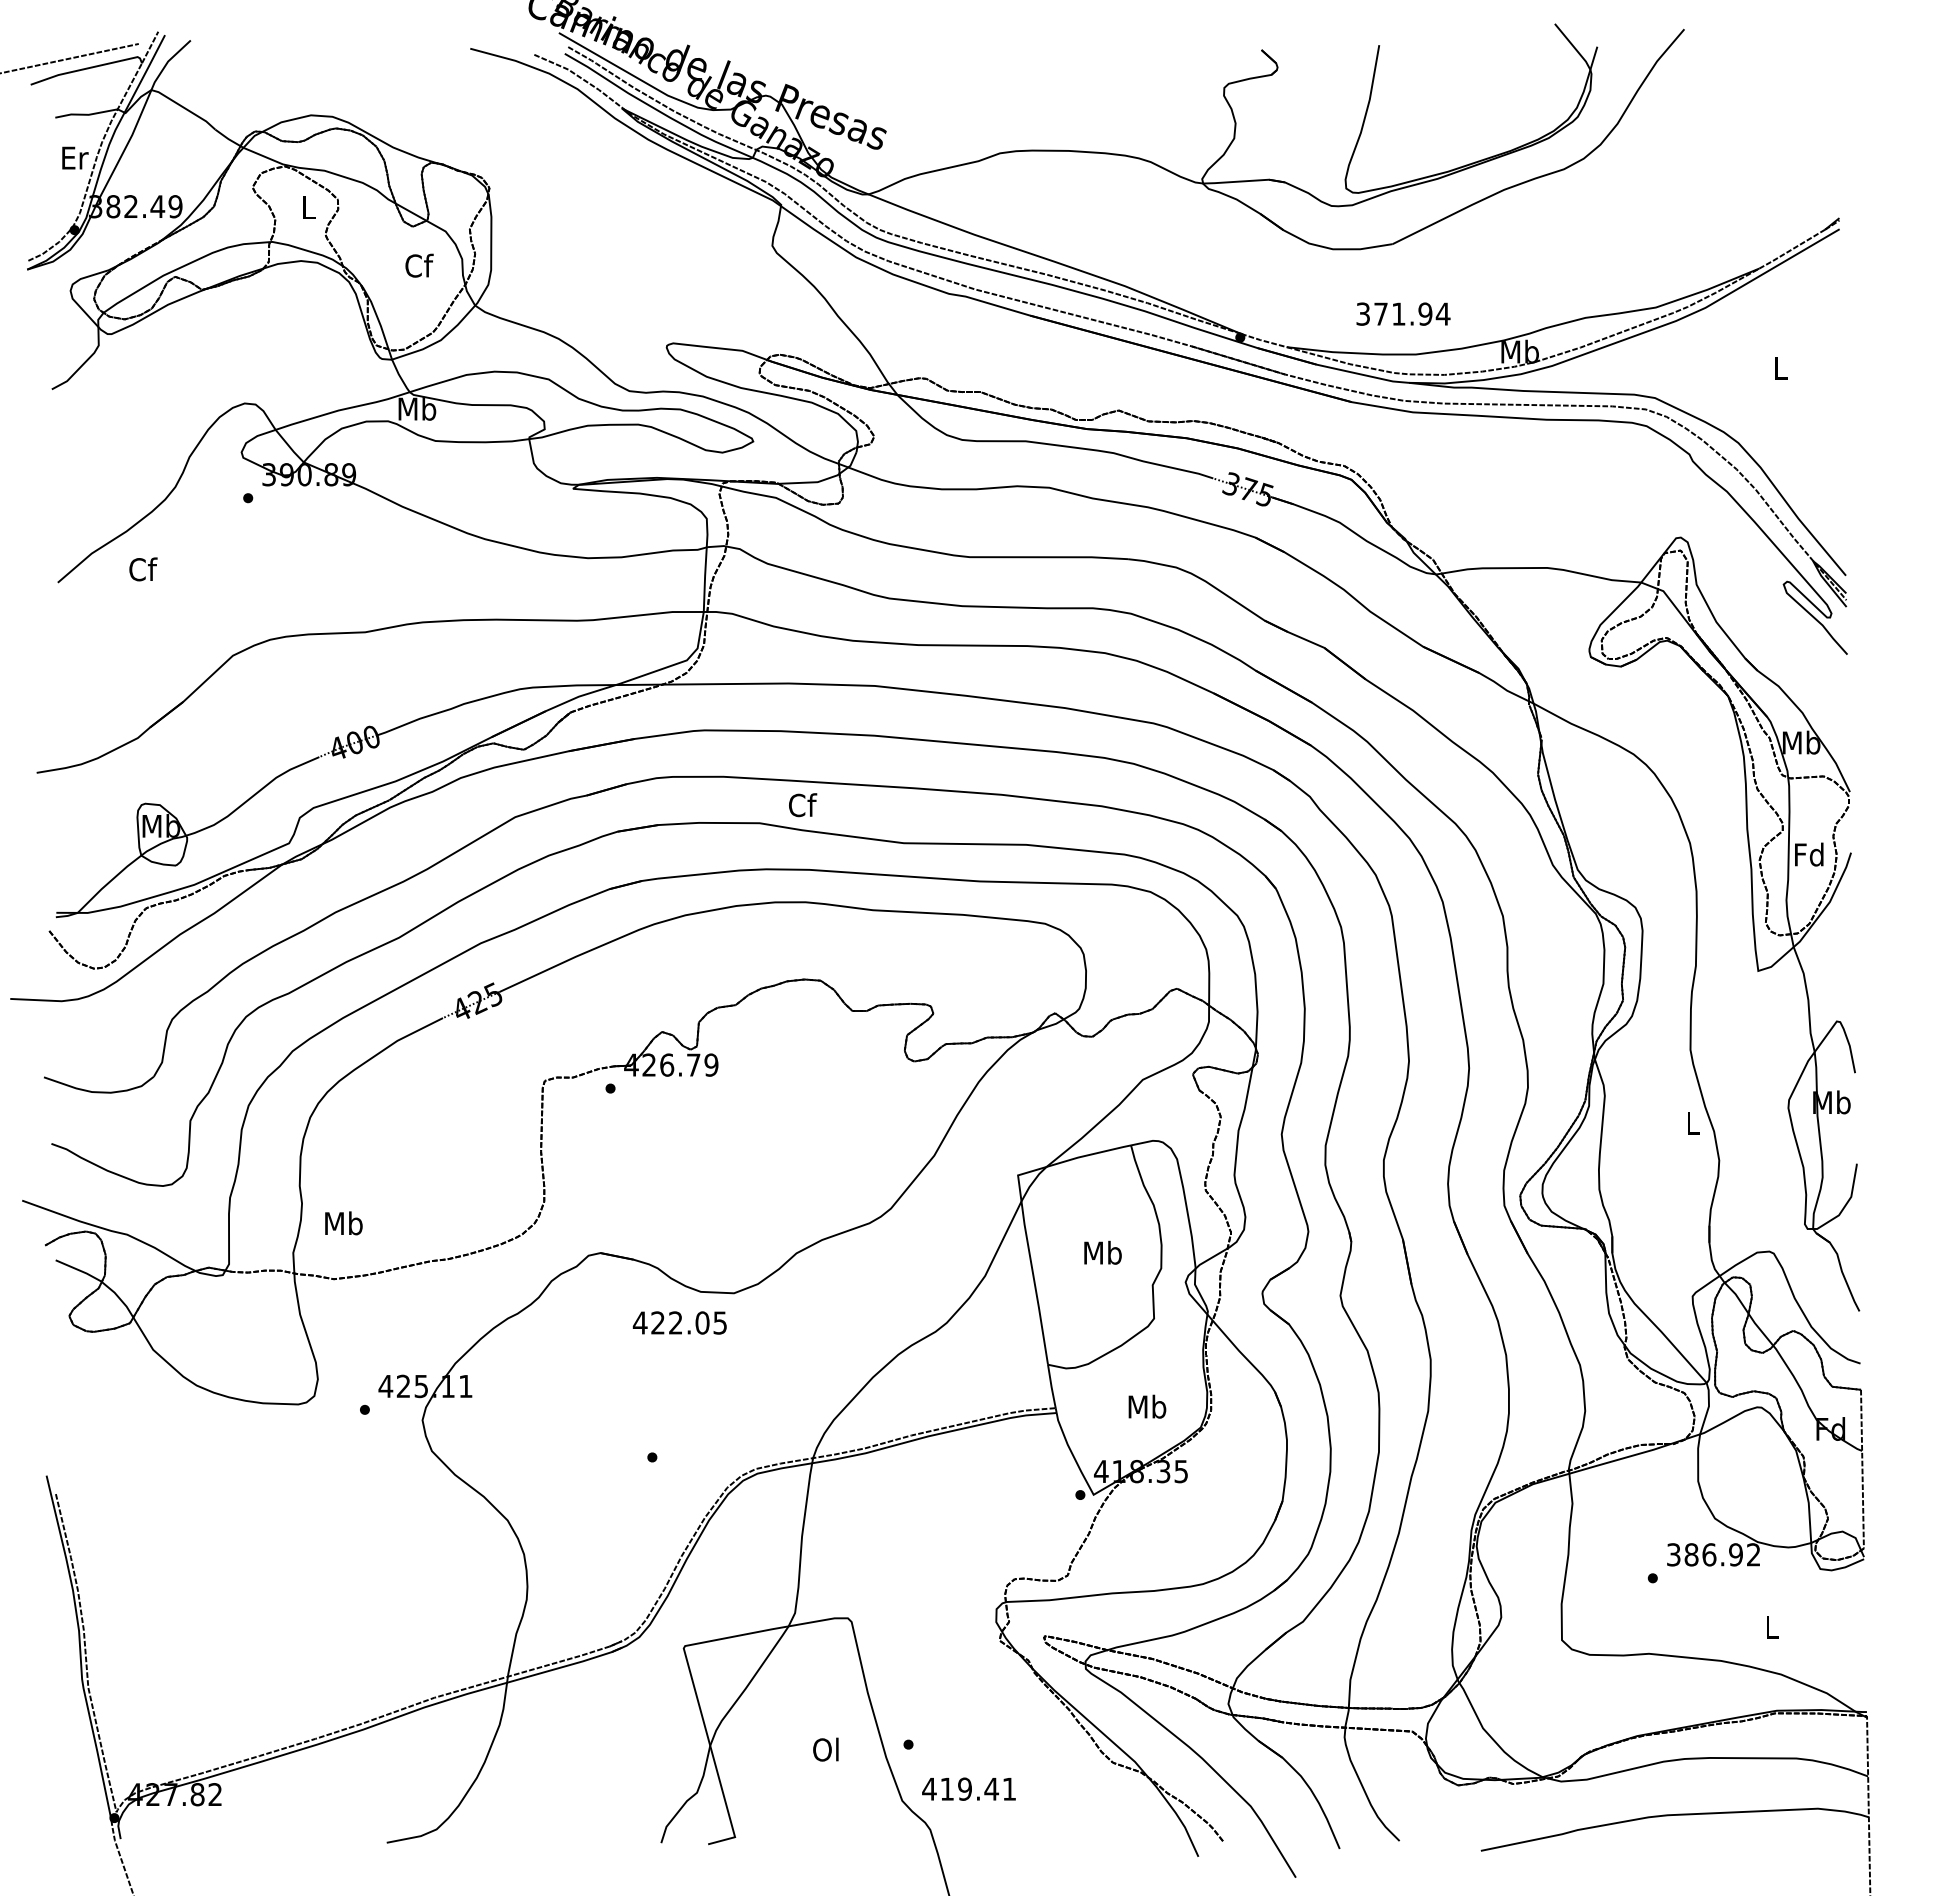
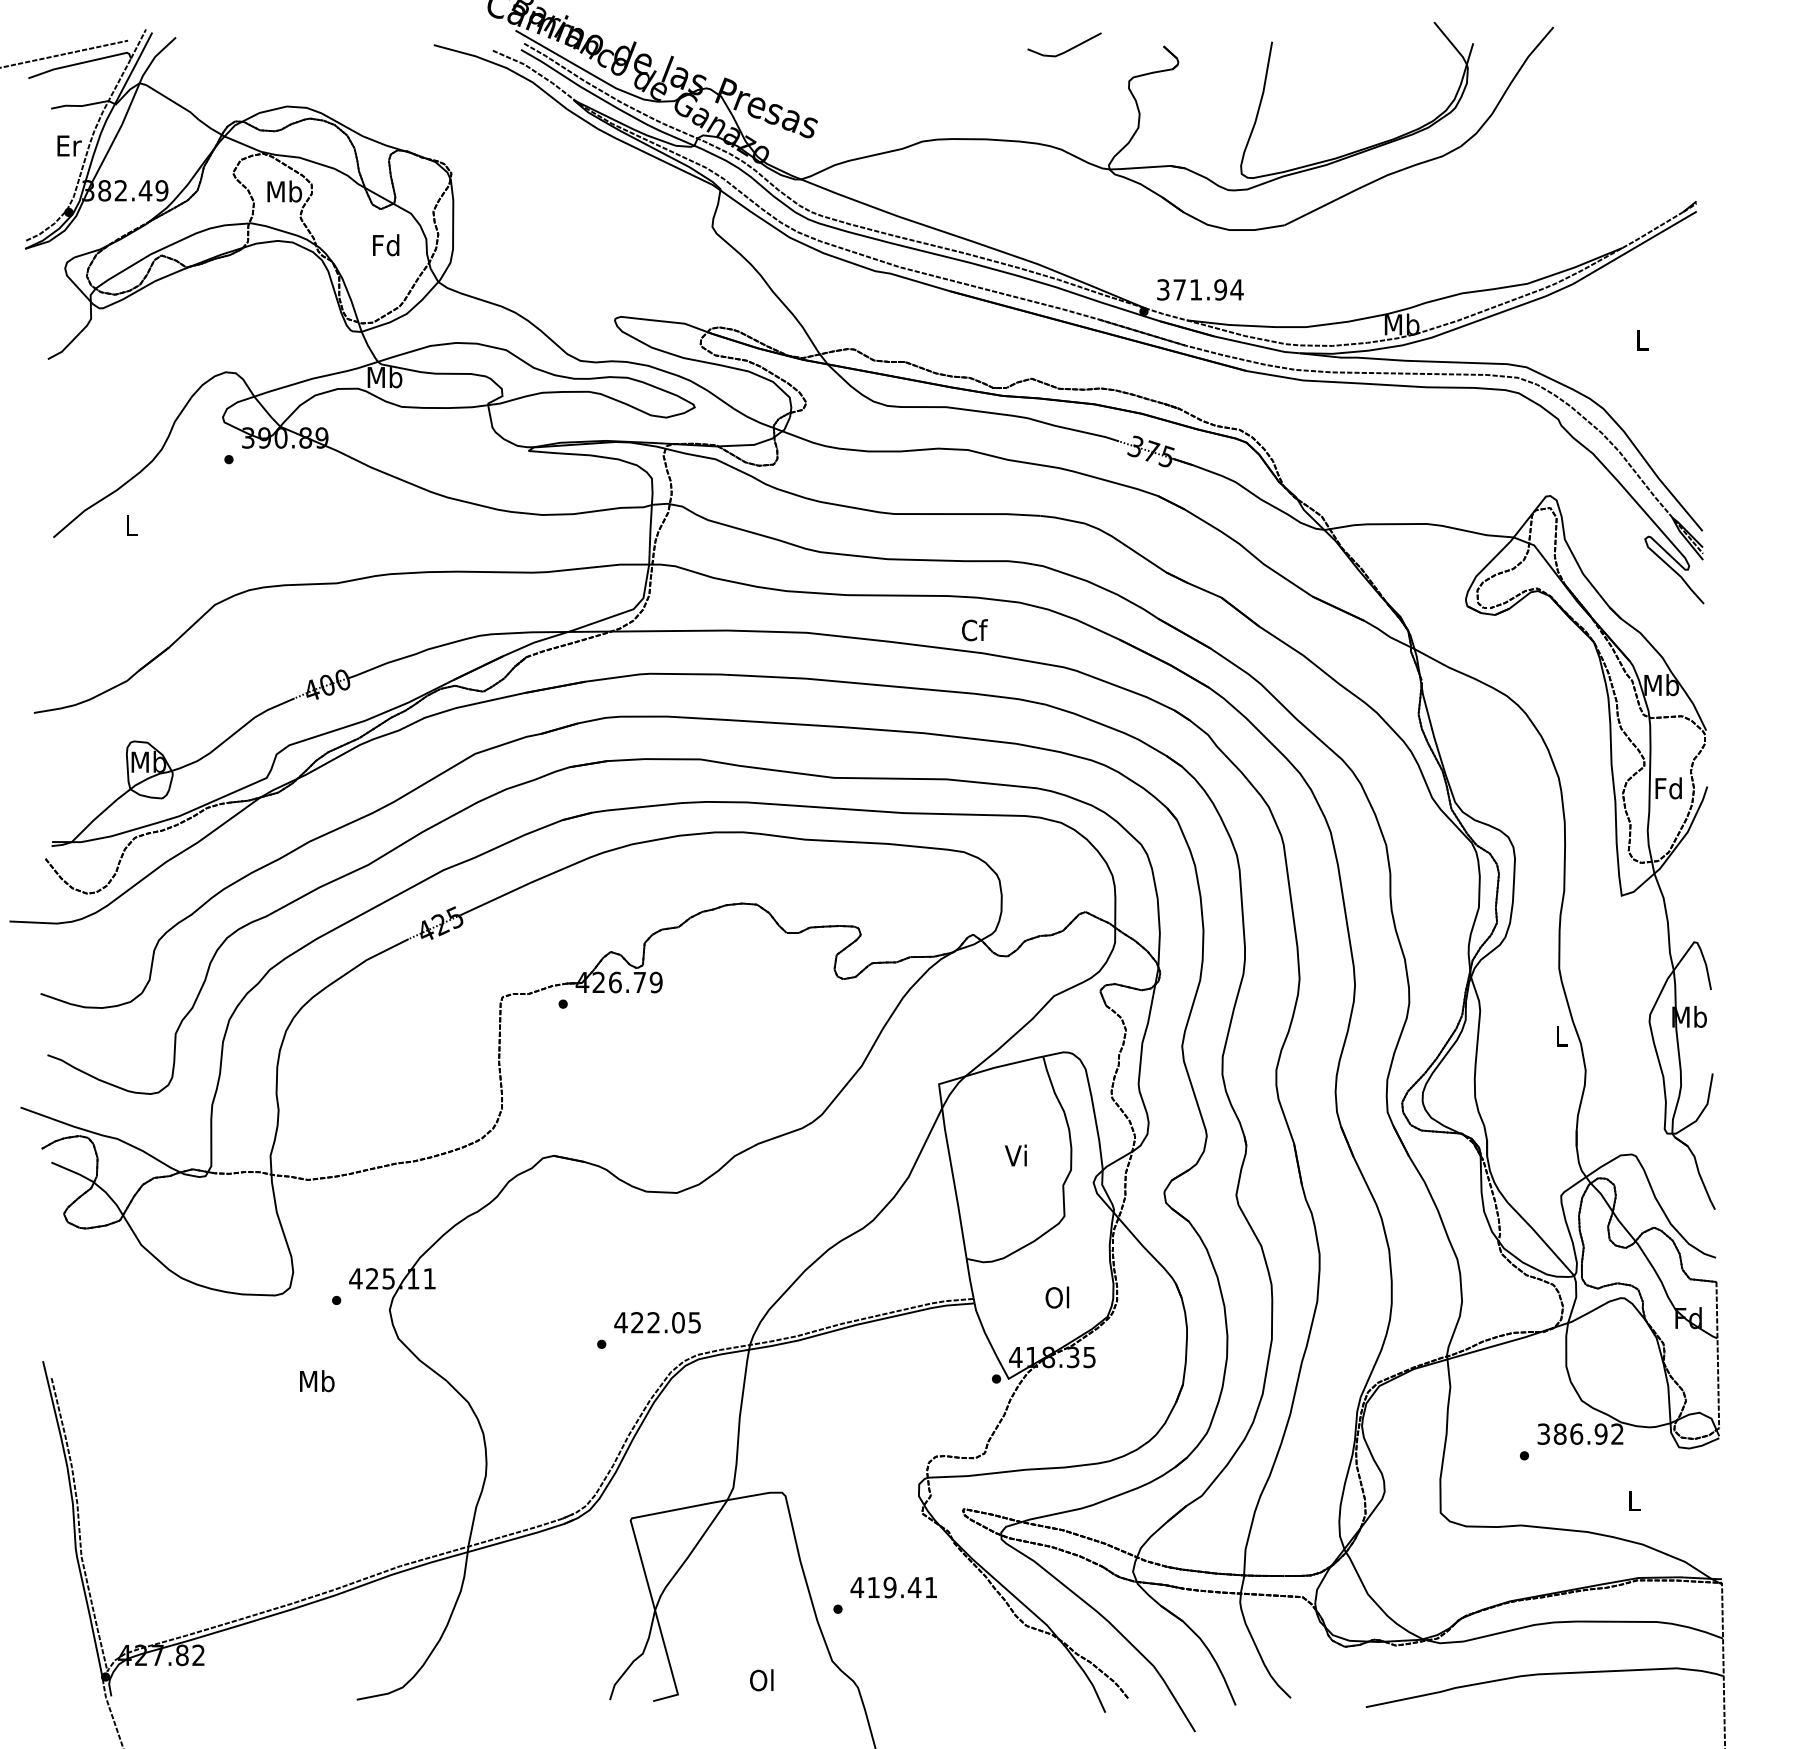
line: (1156, 54) -> (1066, 50), added
text: (308, 207) -> (284, 191), L -> Mb
text: (418, 265) -> (386, 245), Cf -> Fd
text: (1403, 313) -> (1200, 289), moved
text: (143, 569) -> (132, 525), Cf -> L
text: (803, 805) -> (975, 630), moved
text: (343, 1223) -> (316, 1381), moved
text: (1102, 1252) -> (1016, 1155), Mb -> Vi
text: (679, 1322) -> (657, 1322), moved
text: (1147, 1406) -> (1058, 1297), Mb -> Ol
text: (825, 1749) -> (761, 1680), moved
text: (968, 1788) -> (893, 1586), moved

